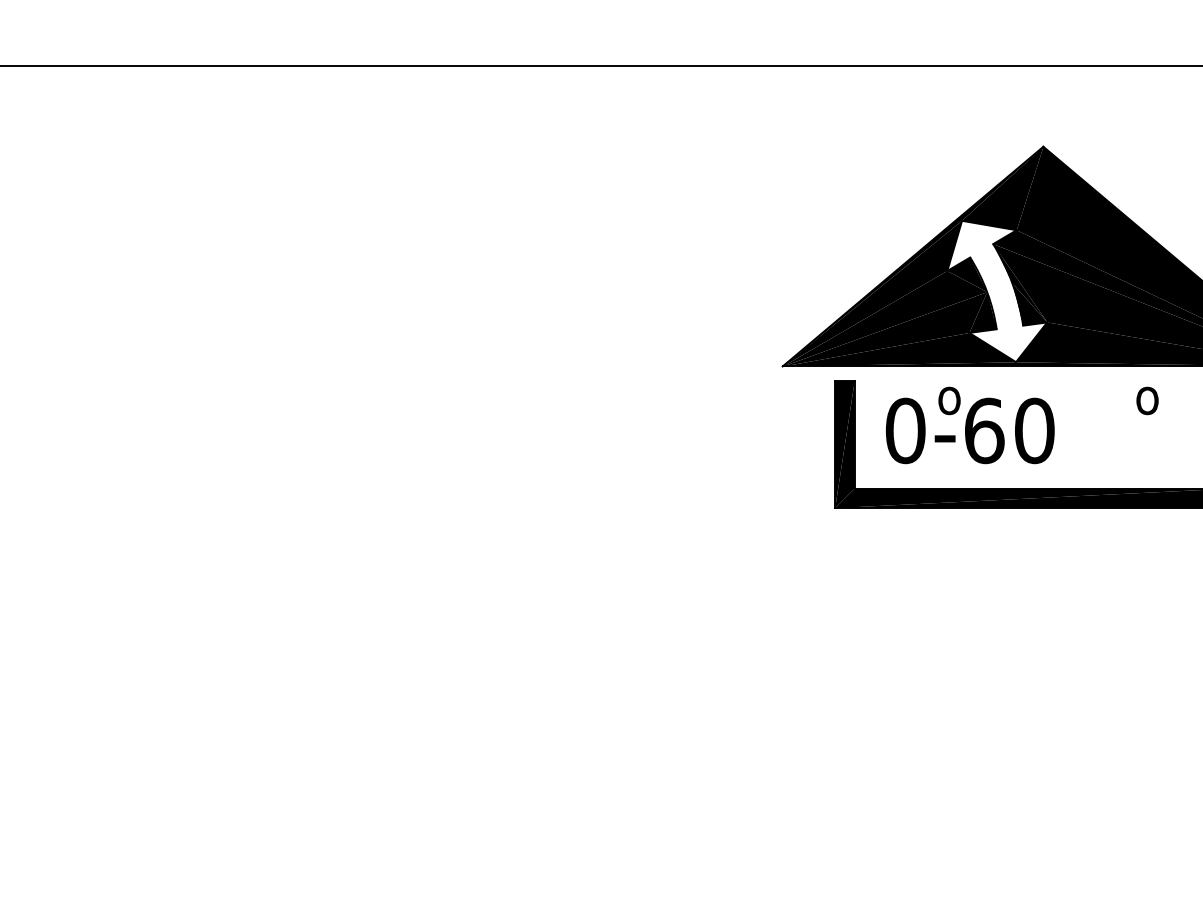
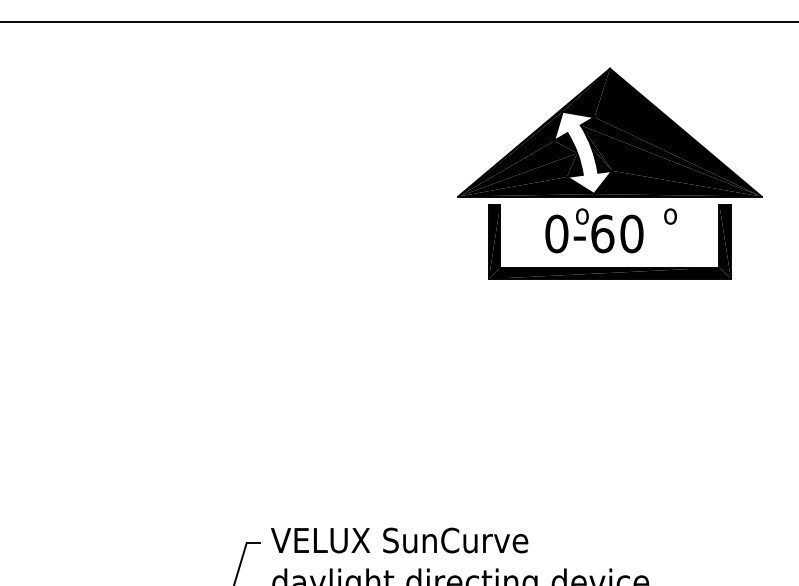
text: (970, 424) -> (594, 230), moved

